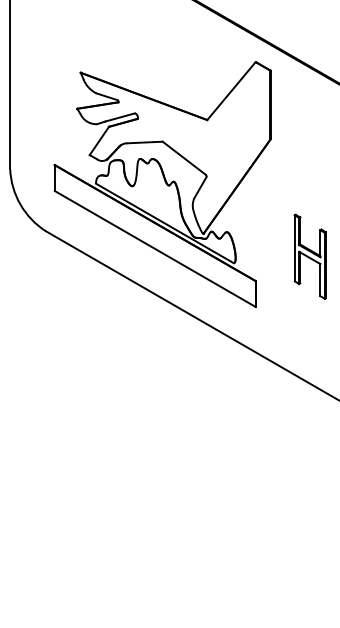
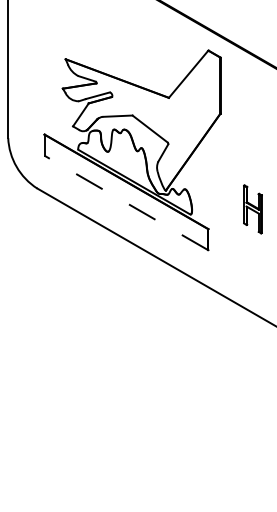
line: (155, 248) -> (126, 202), solid -> dashed
part: (309, 256) -> (252, 209), size x0.7

